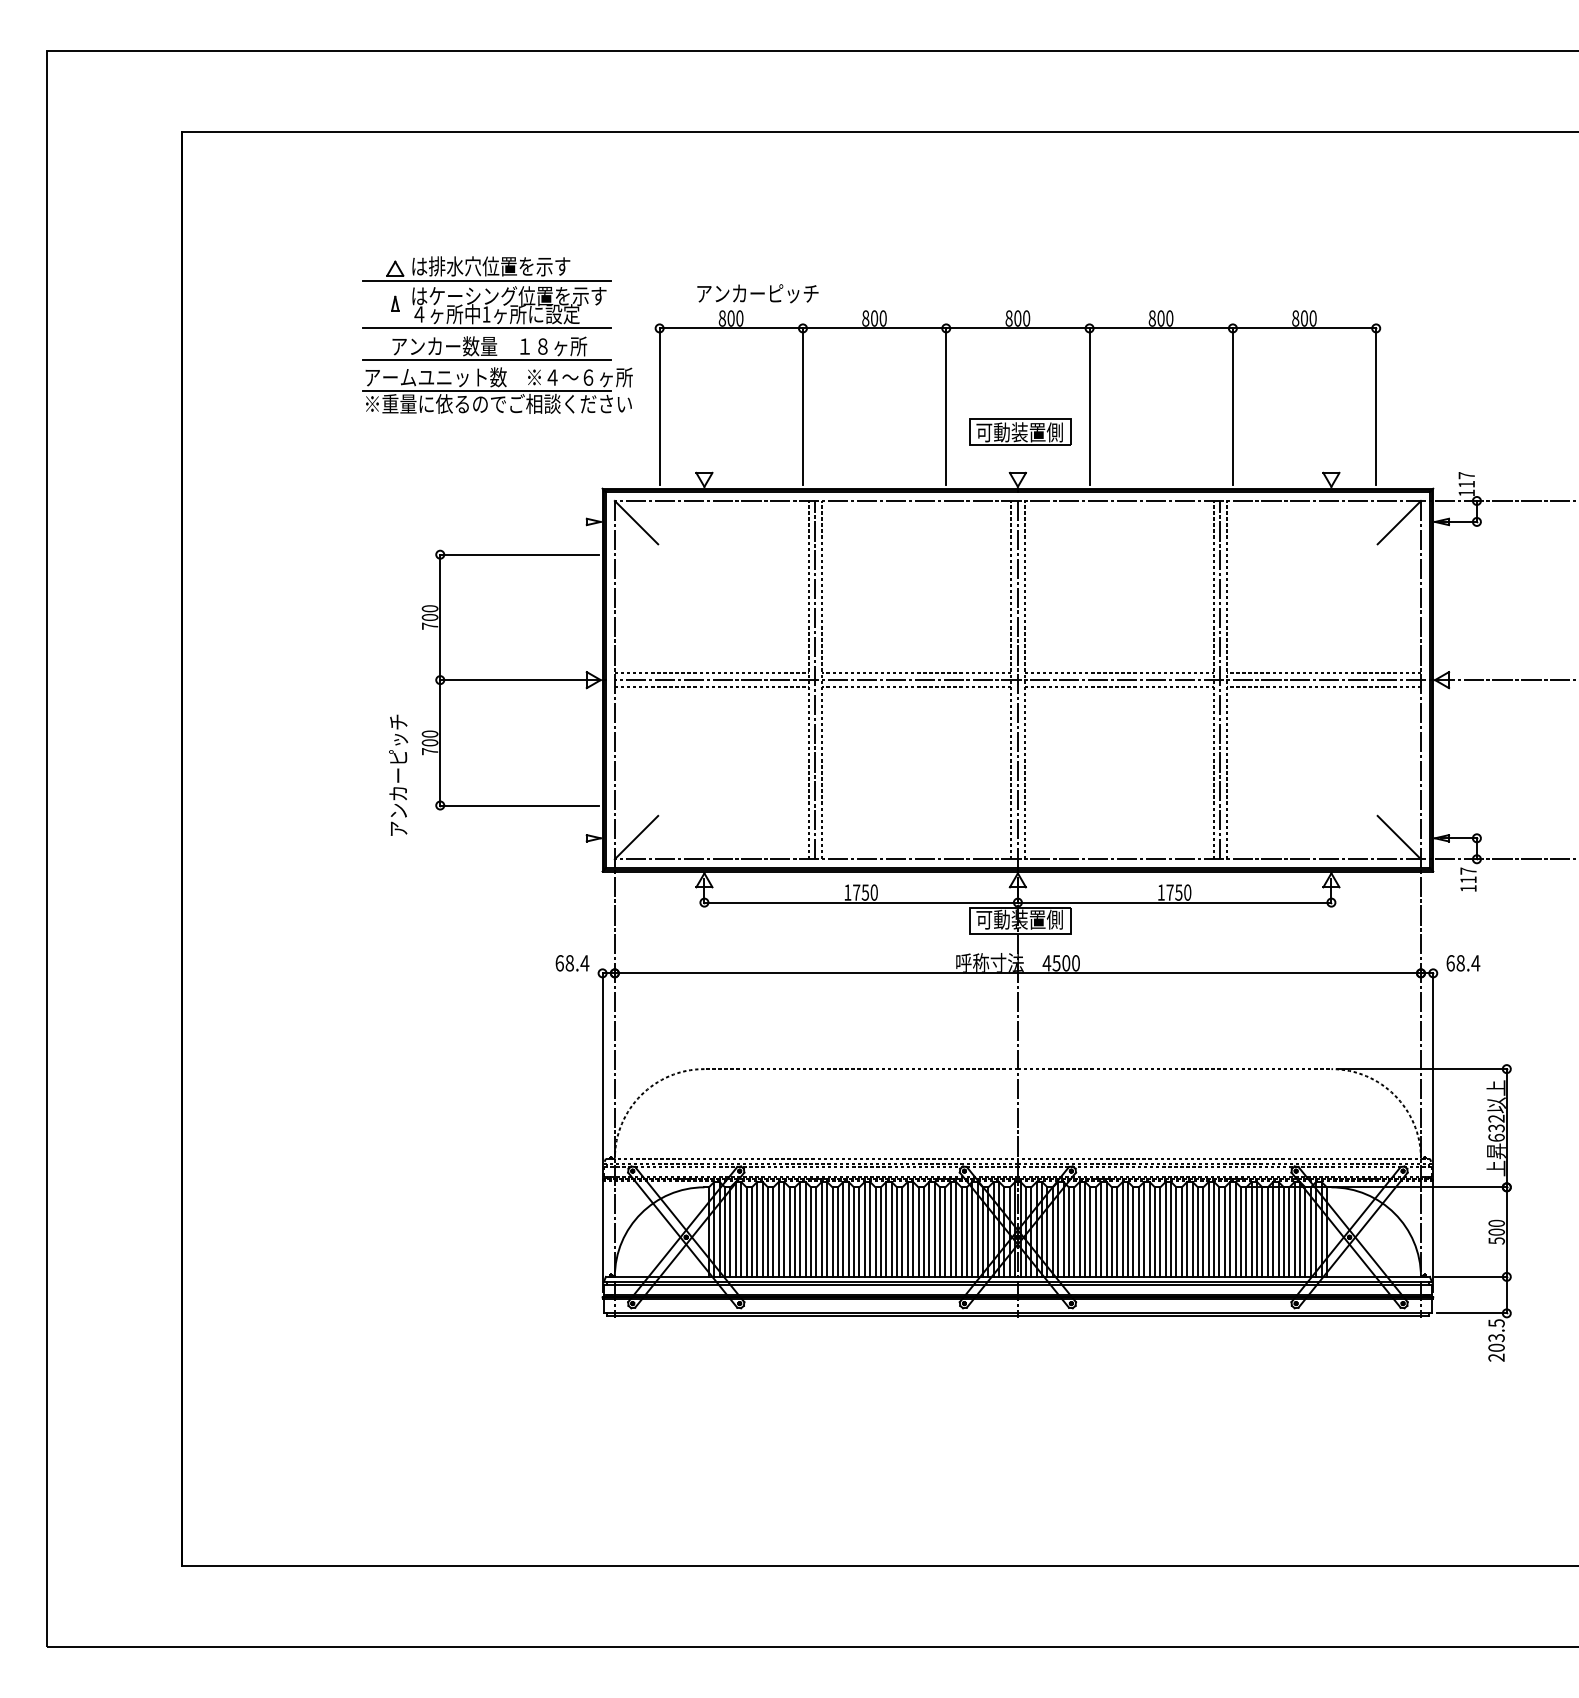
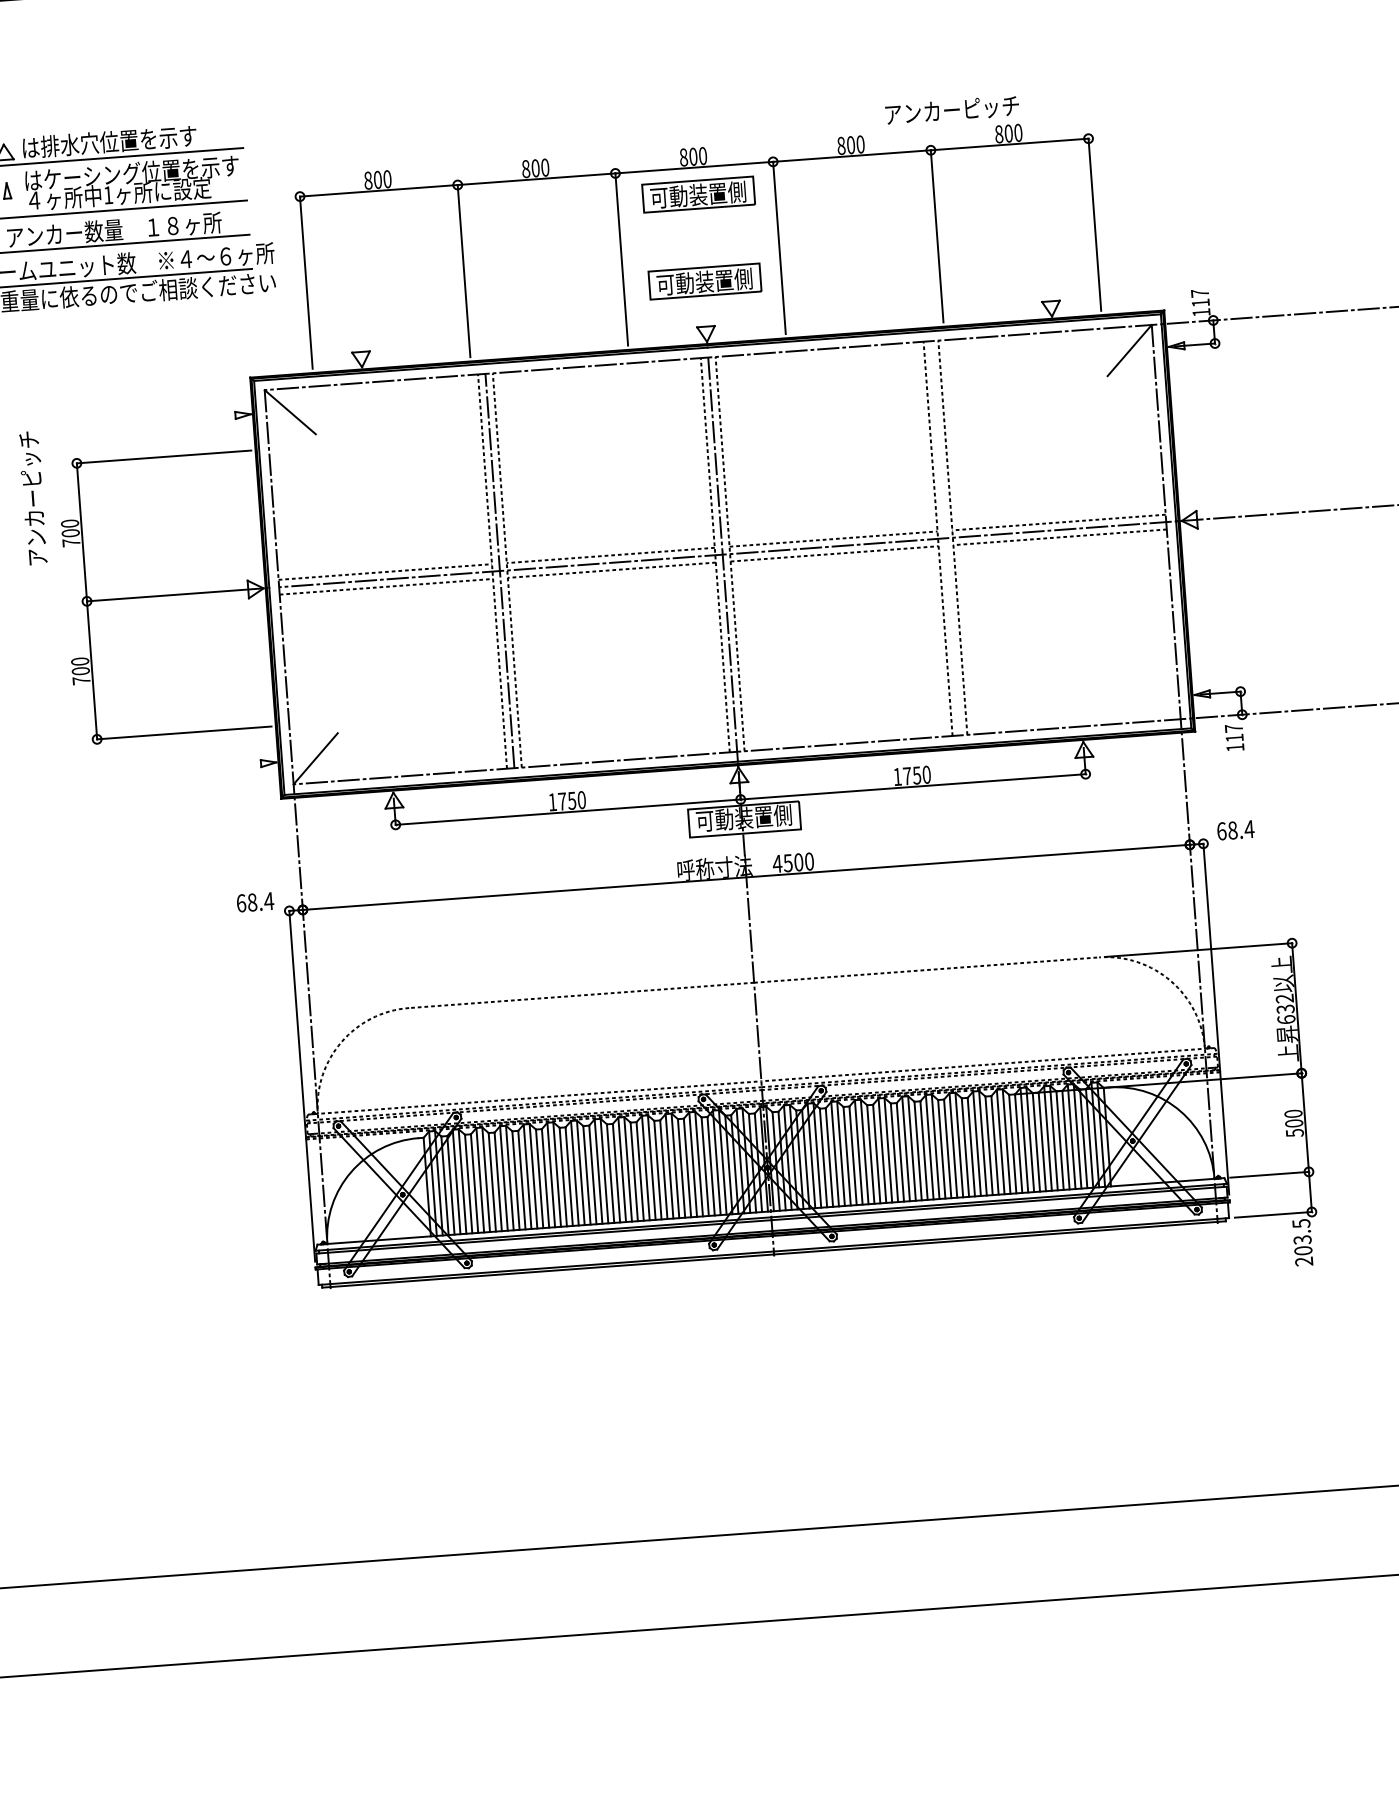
text: (757, 293) -> (951, 110), moved
part: (1020, 352) -> (699, 193), added
line: (1220, 679) -> (945, 537), removed
text: (398, 774) -> (33, 497), moved
line: (1398, 837) -> (1154, 697), removed

